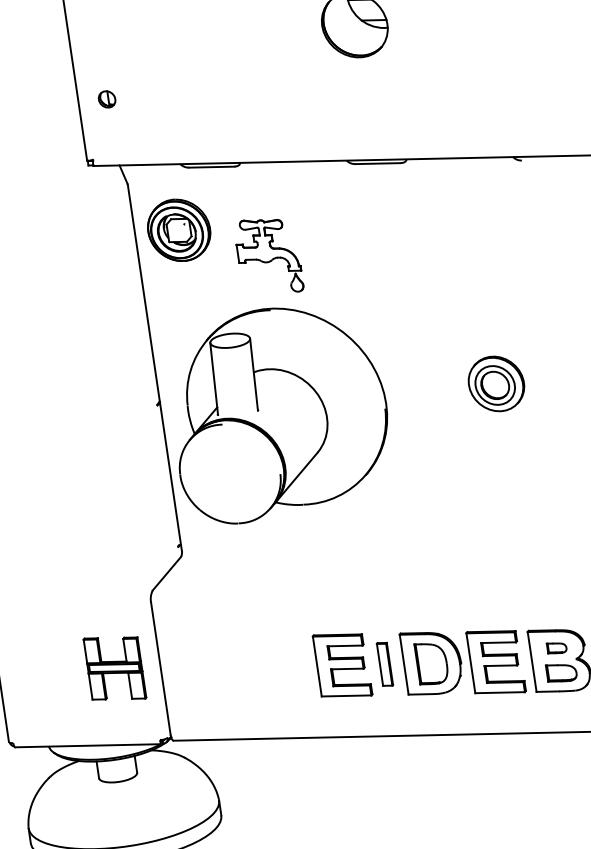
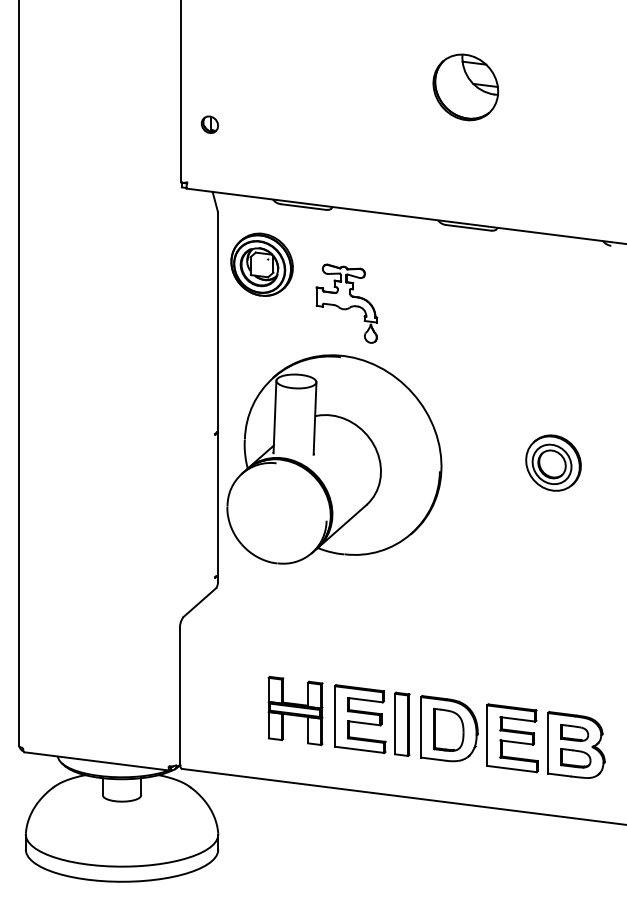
part: (556, 648) -> (574, 733), size x1.43
part: (385, 663) -> (402, 723), size x1.43
part: (114, 668) -> (295, 710), moved

